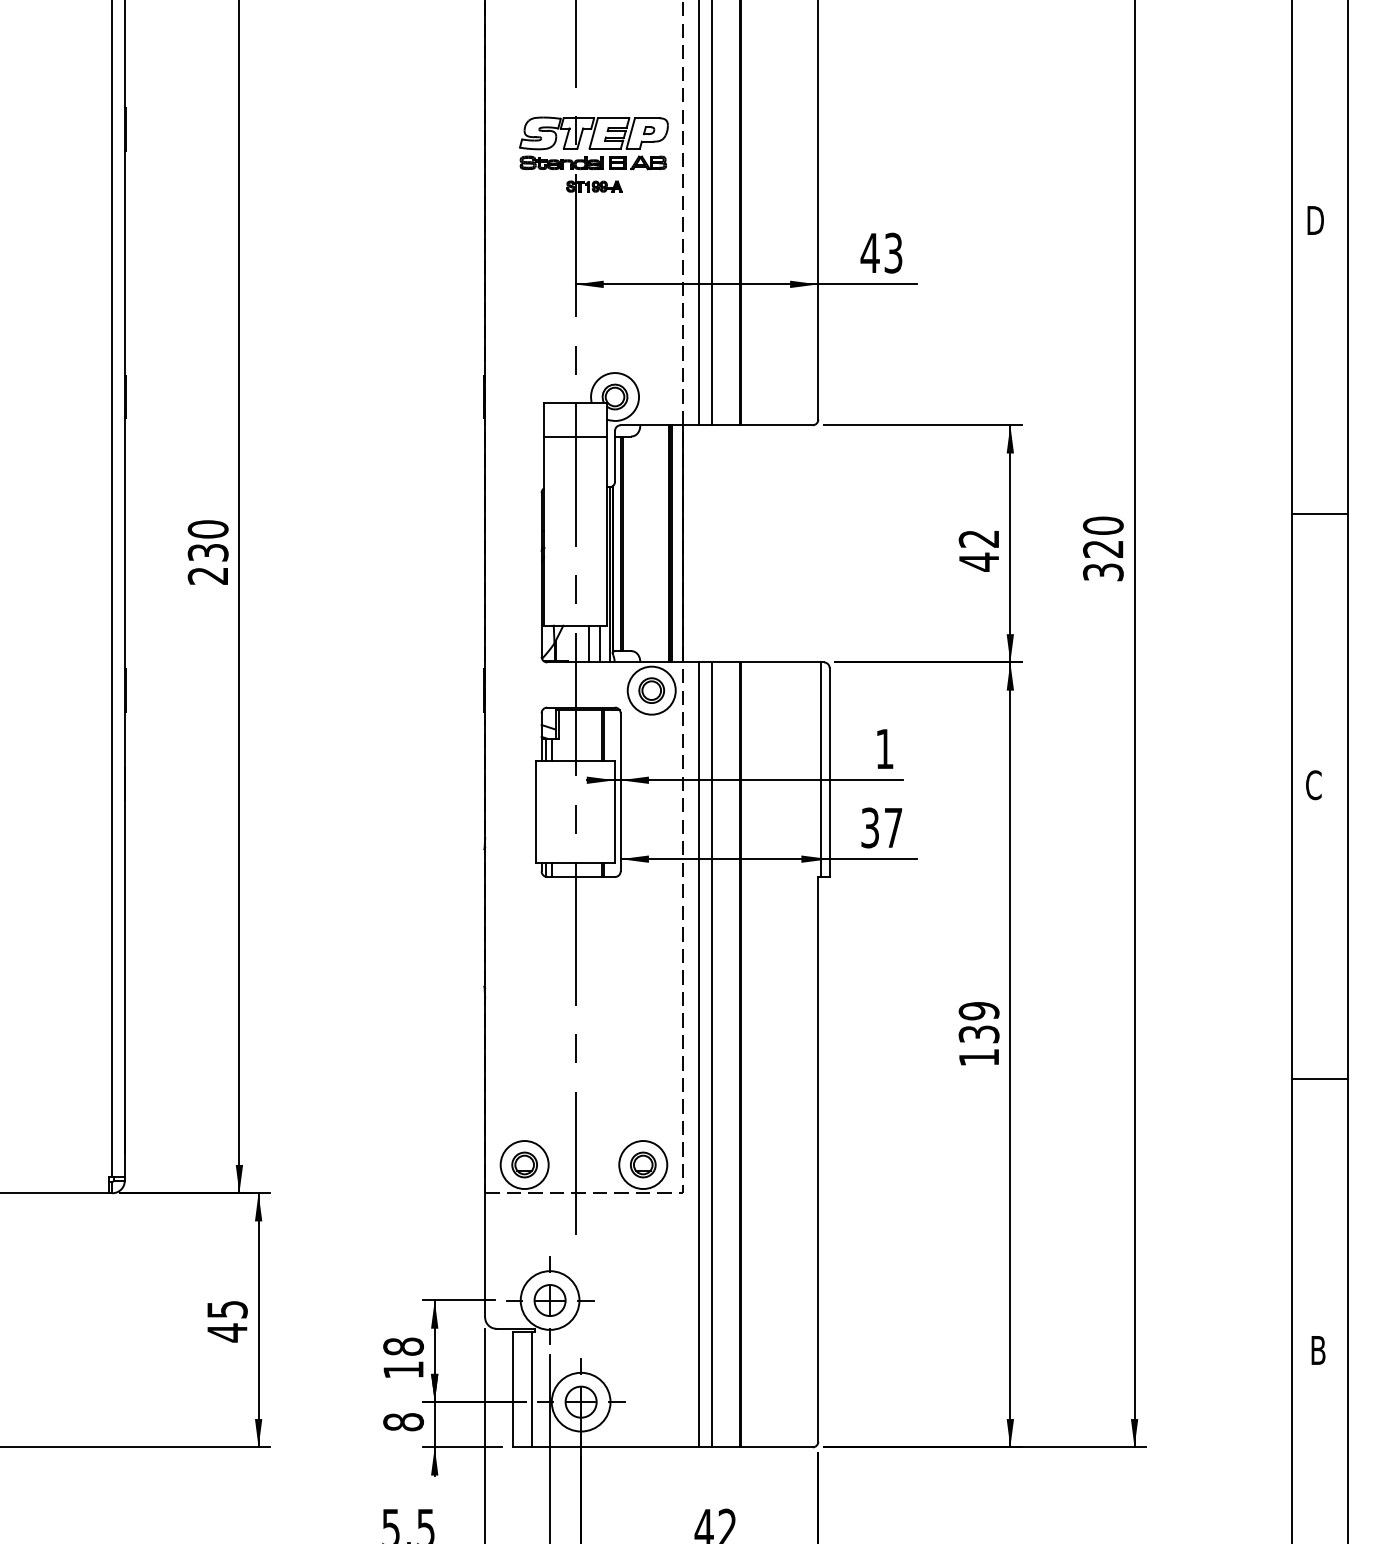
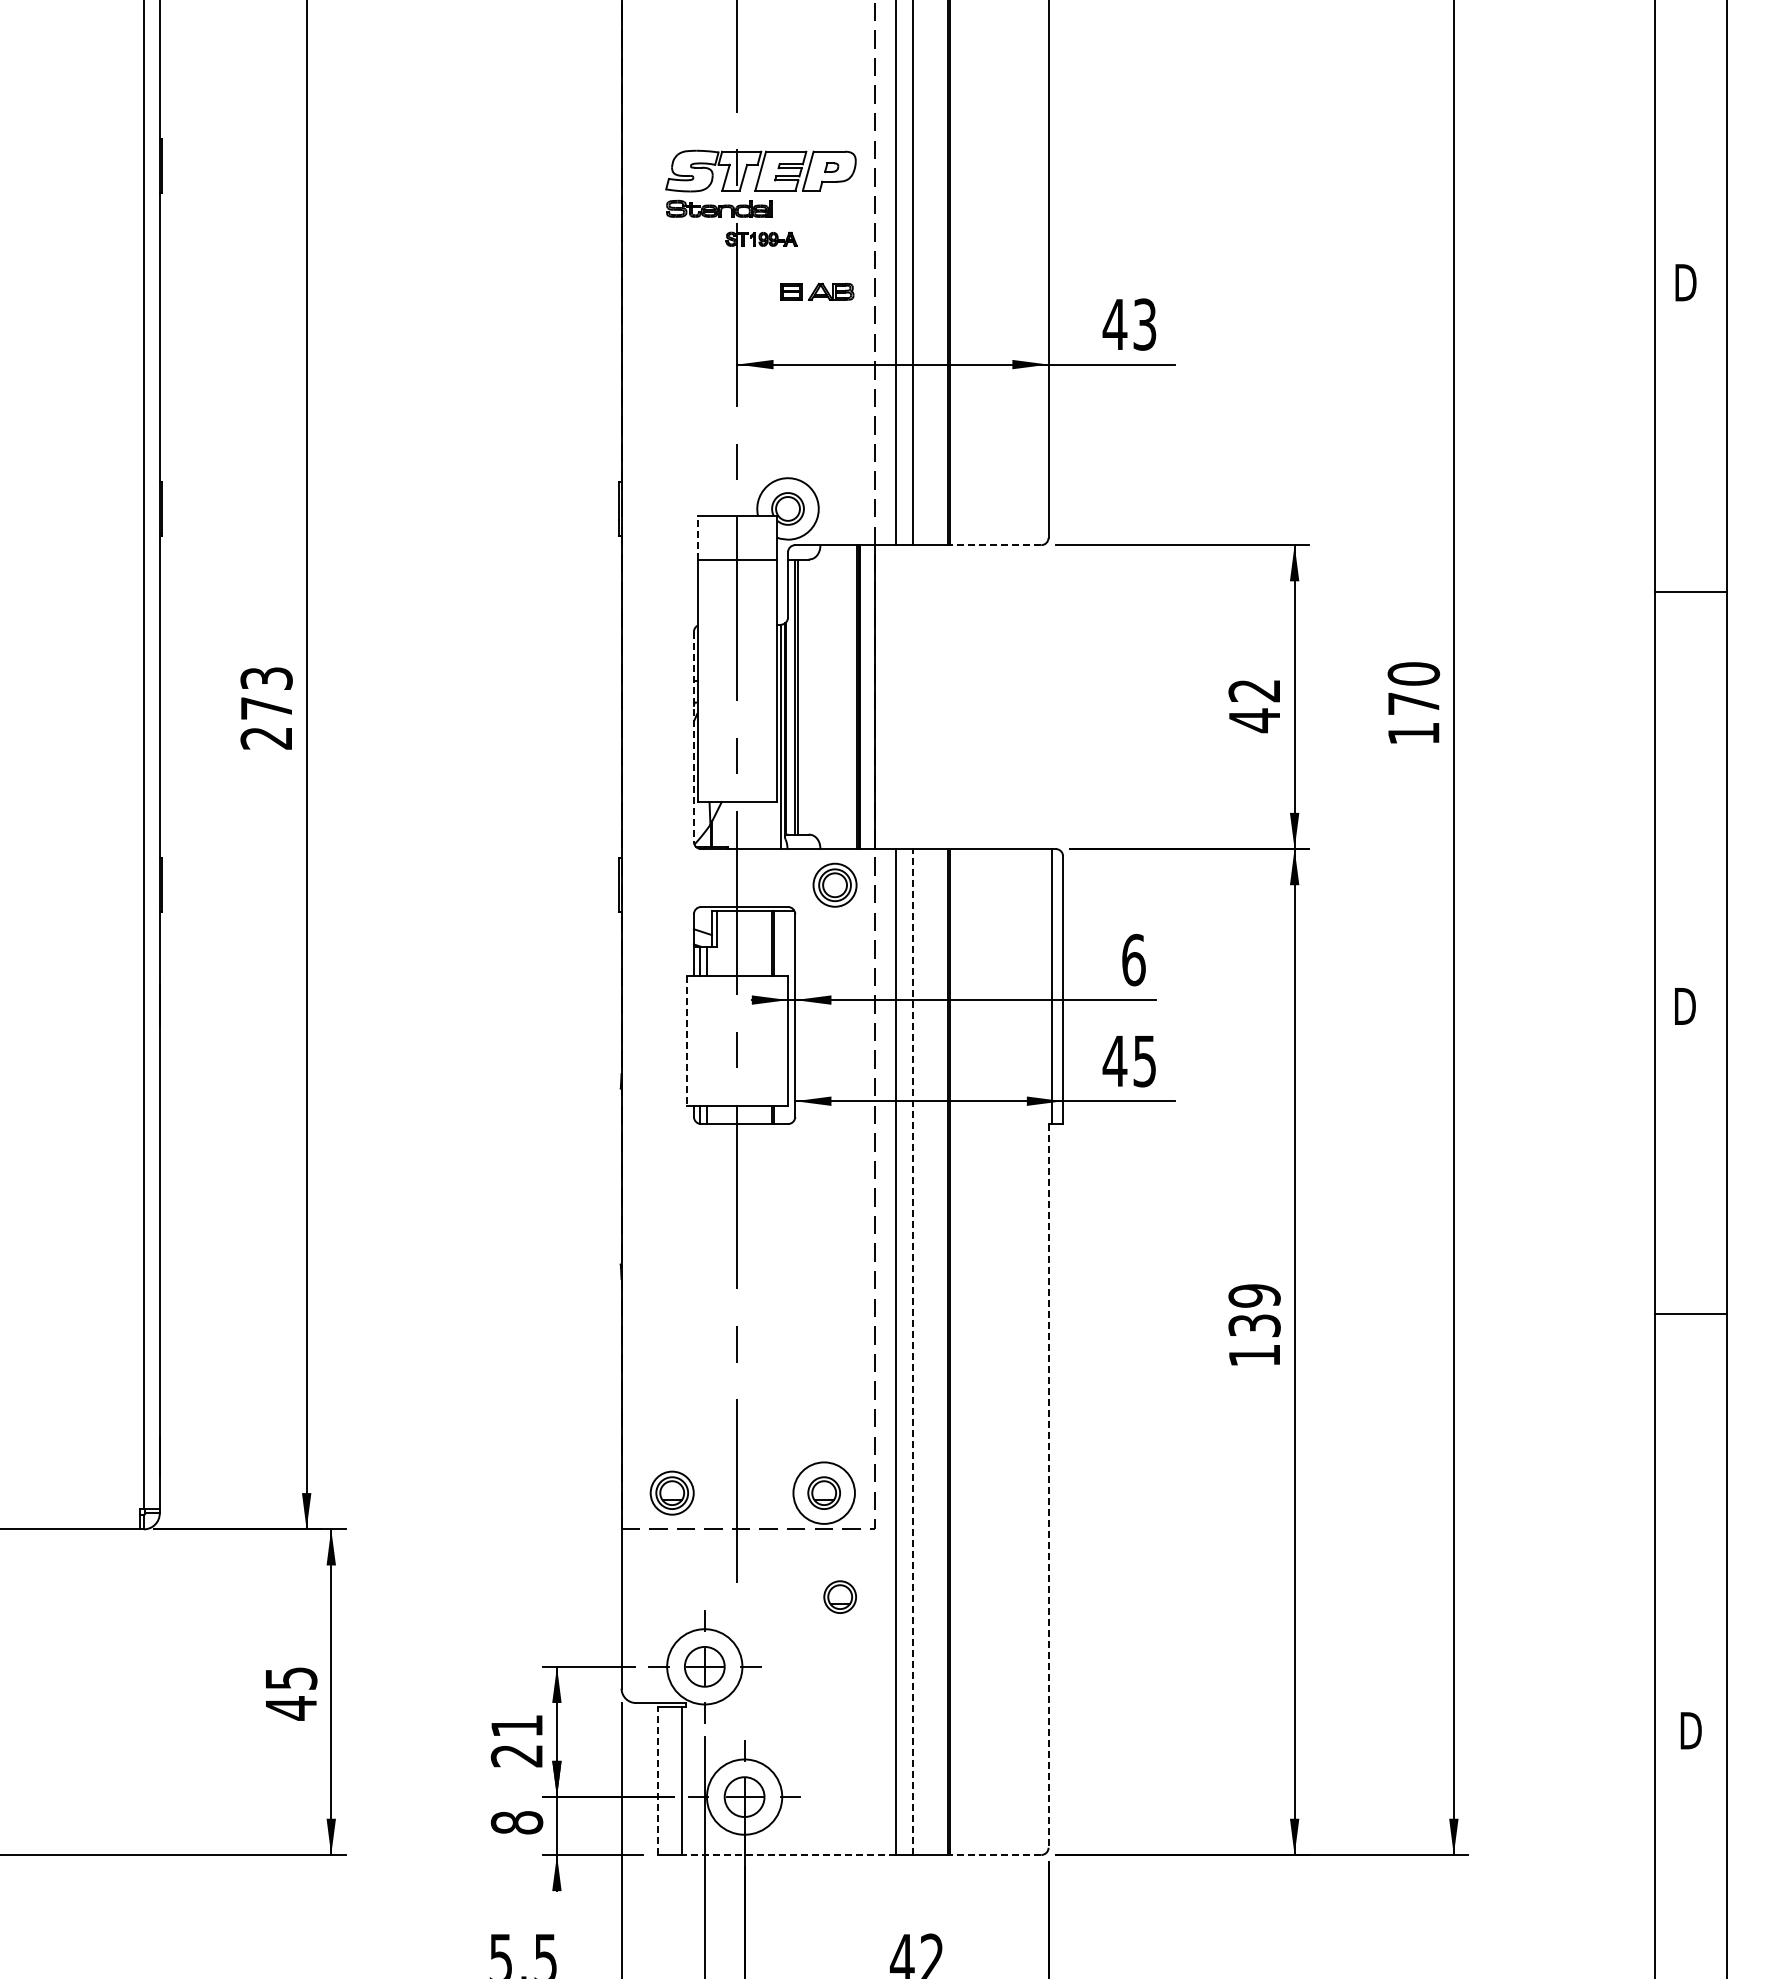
part: (638, 162) -> (817, 291), moved
line: (544, 419) -> (697, 537), solid -> dashed
line: (776, 425) -> (995, 545), solid -> dashed
line: (1320, 514) -> (1691, 592), moved
text: (208, 540) -> (266, 692), 230 -> 273
text: (1103, 560) -> (1413, 718), 320 -> 170
line: (541, 574) -> (693, 736), solid -> dashed
line: (589, 644) -> (755, 825), removed
line: (599, 644) -> (768, 825), removed
circle: (651, 690) -> (834, 885), size x0.7
text: (884, 748) -> (1133, 959), 1 -> 6
text: (1314, 785) -> (1684, 1006), C -> D
line: (535, 812) -> (686, 1041), solid -> dashed
text: (880, 828) -> (1128, 1061), 37 -> 45
line: (712, 1055) -> (912, 1352), solid -> dashed
line: (1320, 1079) -> (1691, 1314), moved
line: (818, 1159) -> (1048, 1485), solid -> dashed
circle: (524, 1164) -> (671, 1492), size x0.7
part: (655, 1245) -> (839, 1596), added
text: (1320, 1350) -> (1692, 1730), B -> D
text: (403, 1358) -> (516, 1740), 18 -> 21
line: (513, 1389) -> (657, 1781), solid -> dashed
line: (615, 1447) -> (788, 1855), solid -> dashed
line: (776, 1447) -> (995, 1855), solid -> dashed

